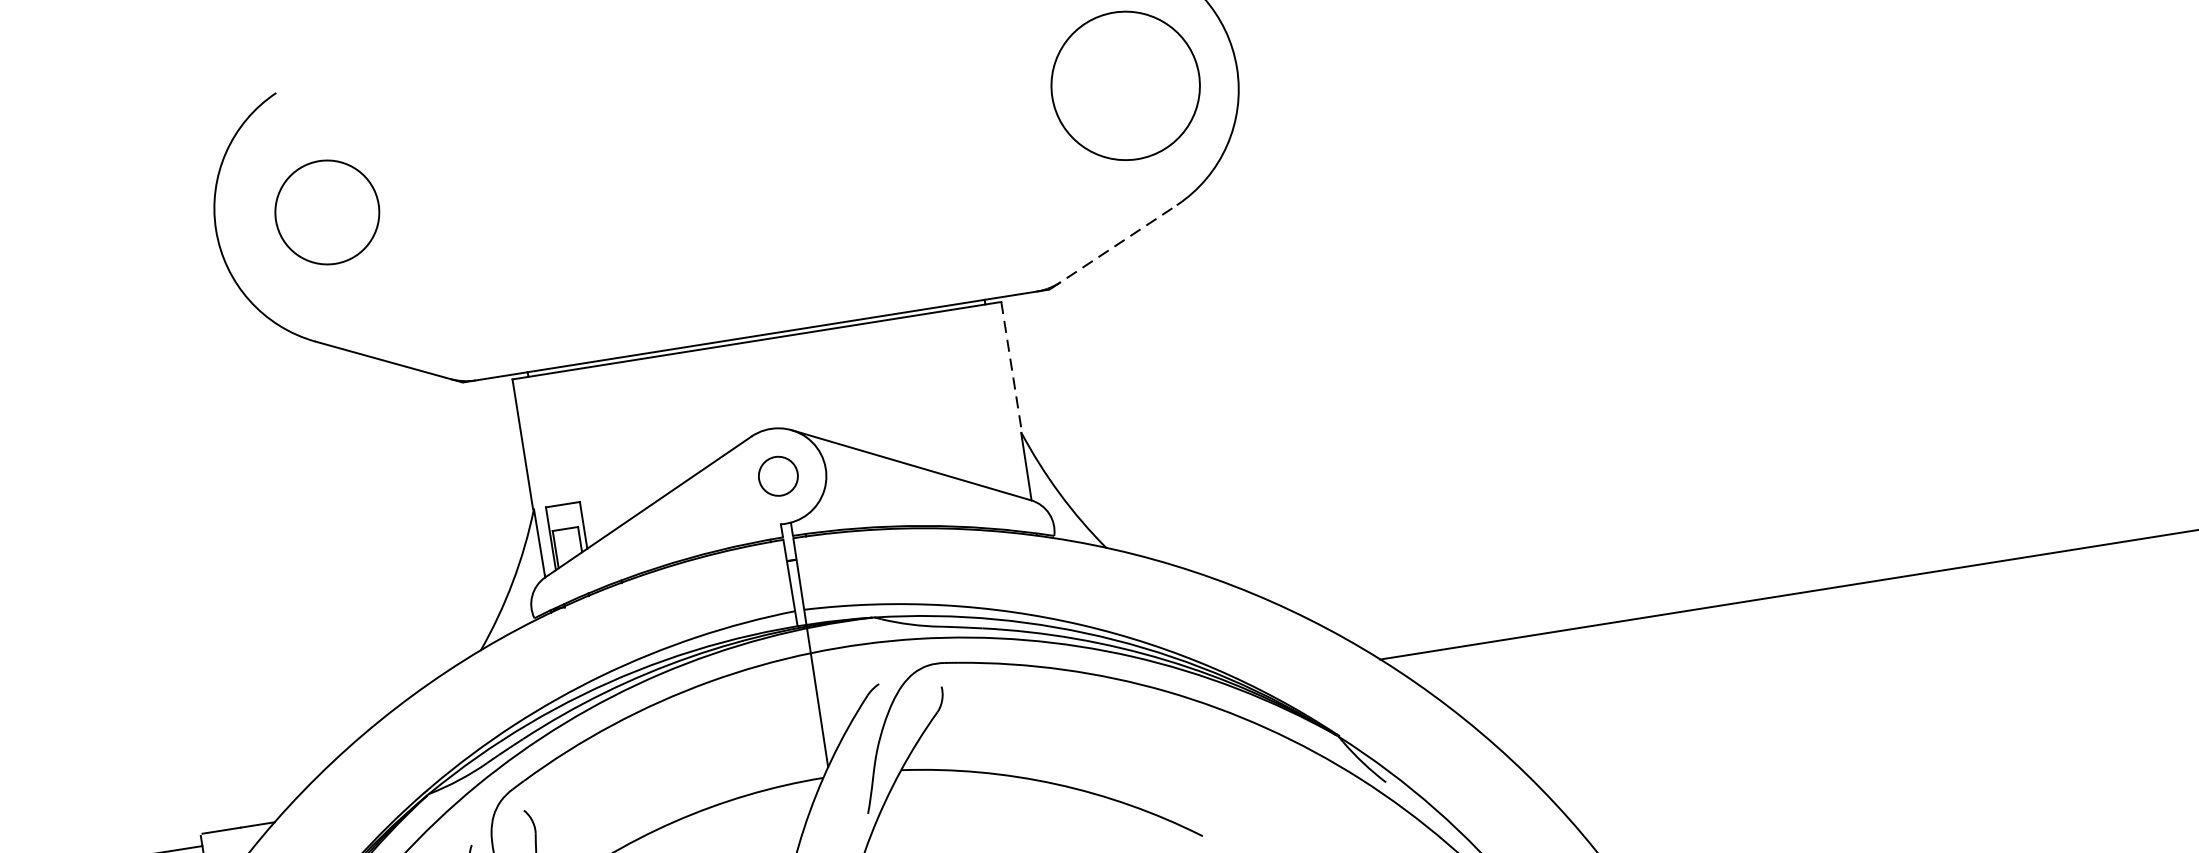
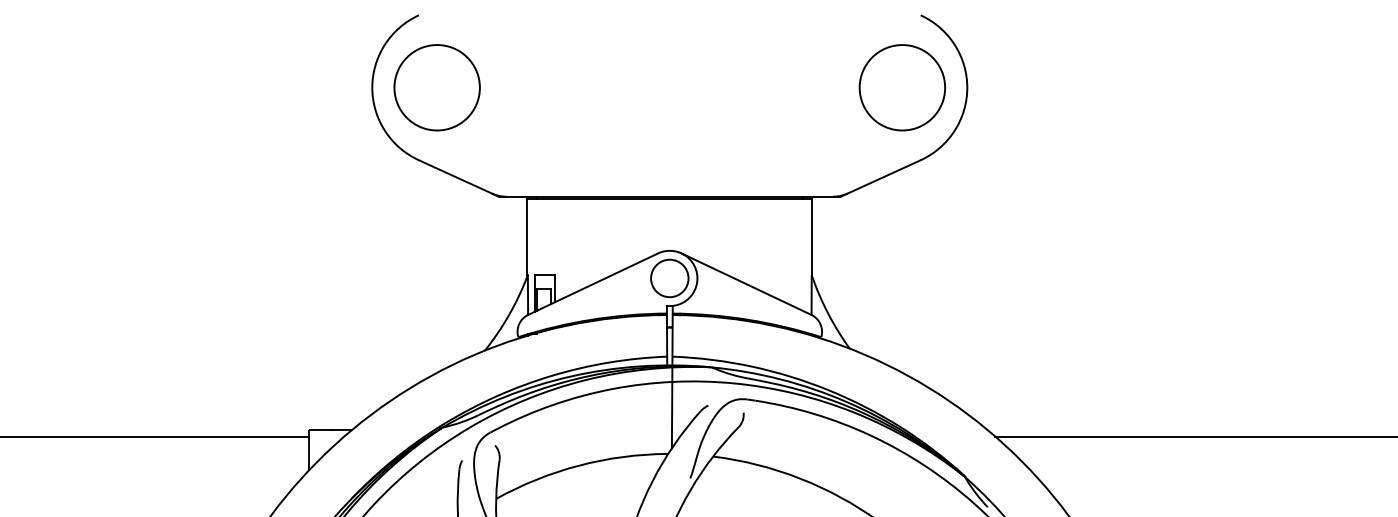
circle: (326, 212) -> (436, 87), size x1.43
line: (1114, 247) -> (881, 178), dashed -> solid
line: (1012, 367) -> (812, 237), dashed -> solid
circle: (777, 476) -> (669, 278), size x1.67

